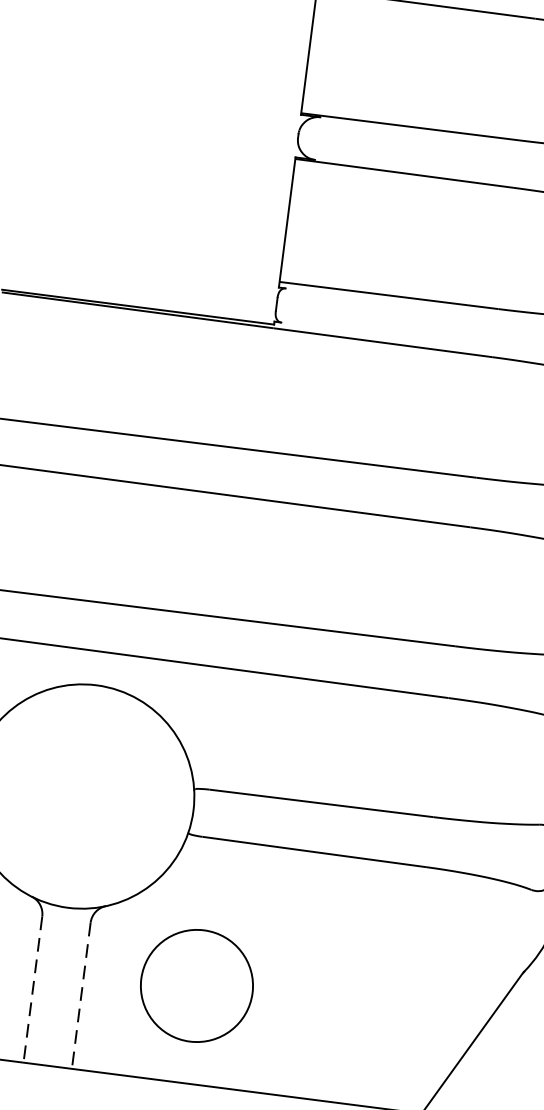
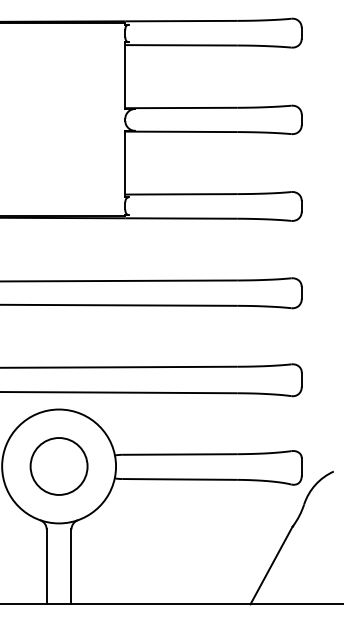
circle: (195, 985) -> (58, 466), moved
line: (32, 990) -> (46, 567), dashed -> solid
line: (81, 996) -> (71, 567), dashed -> solid

